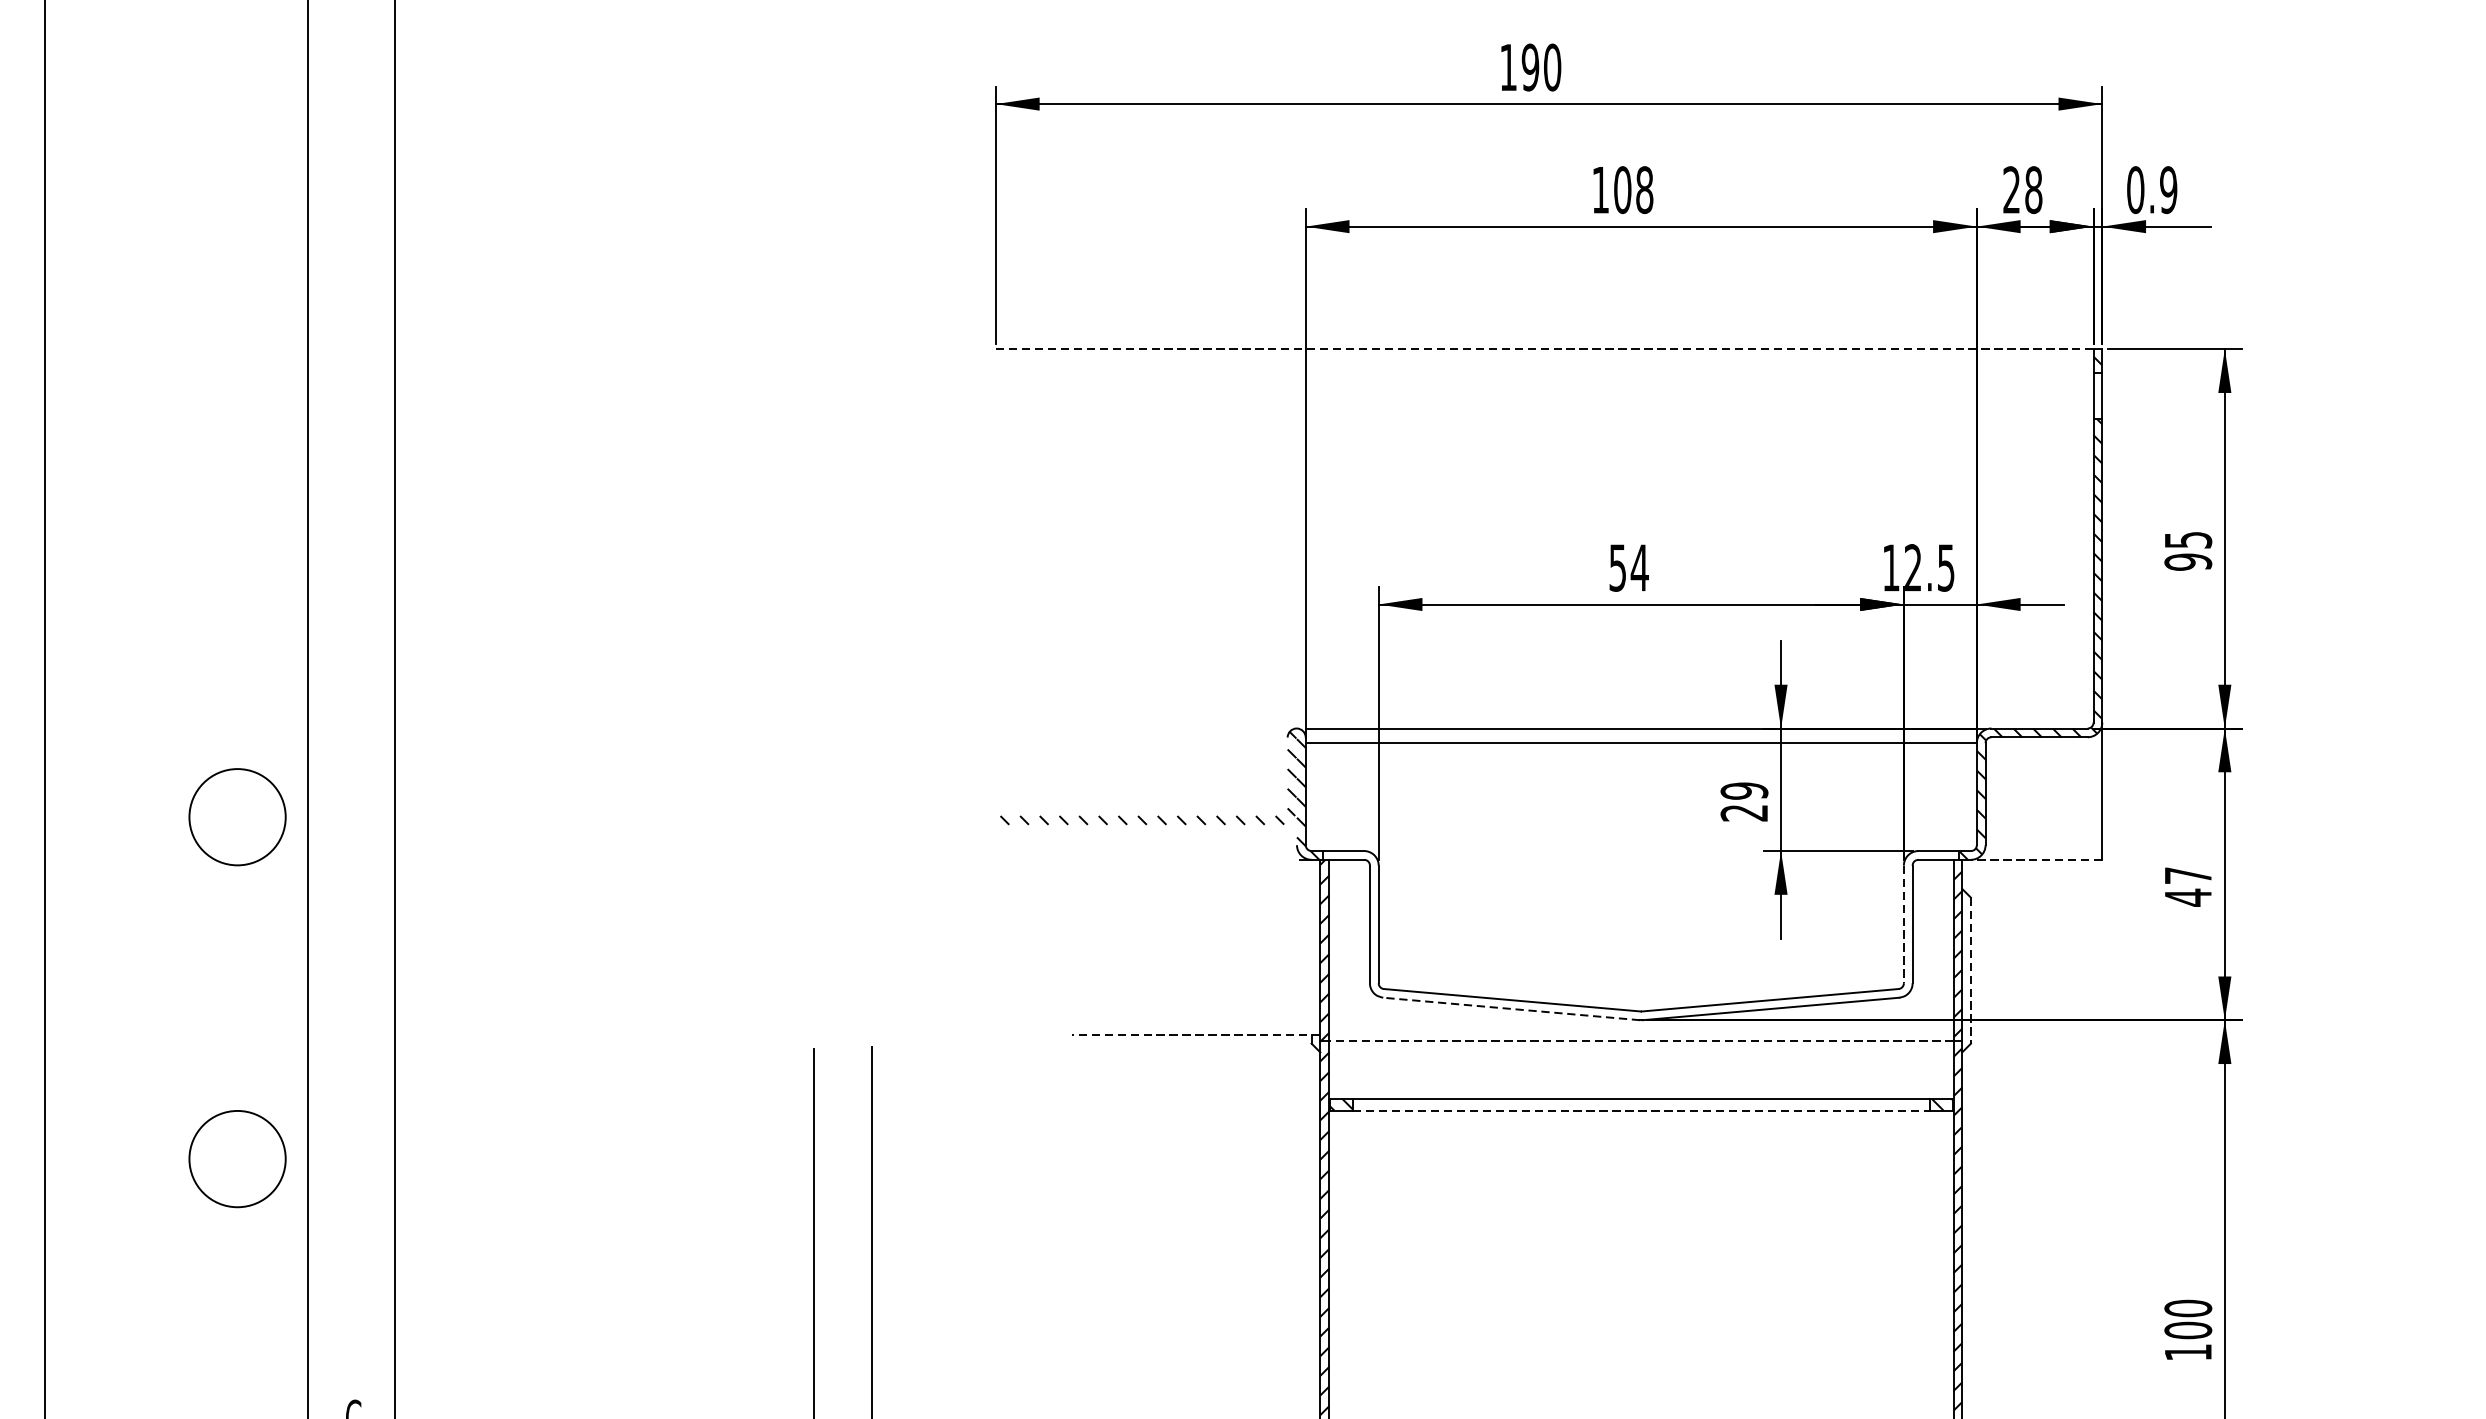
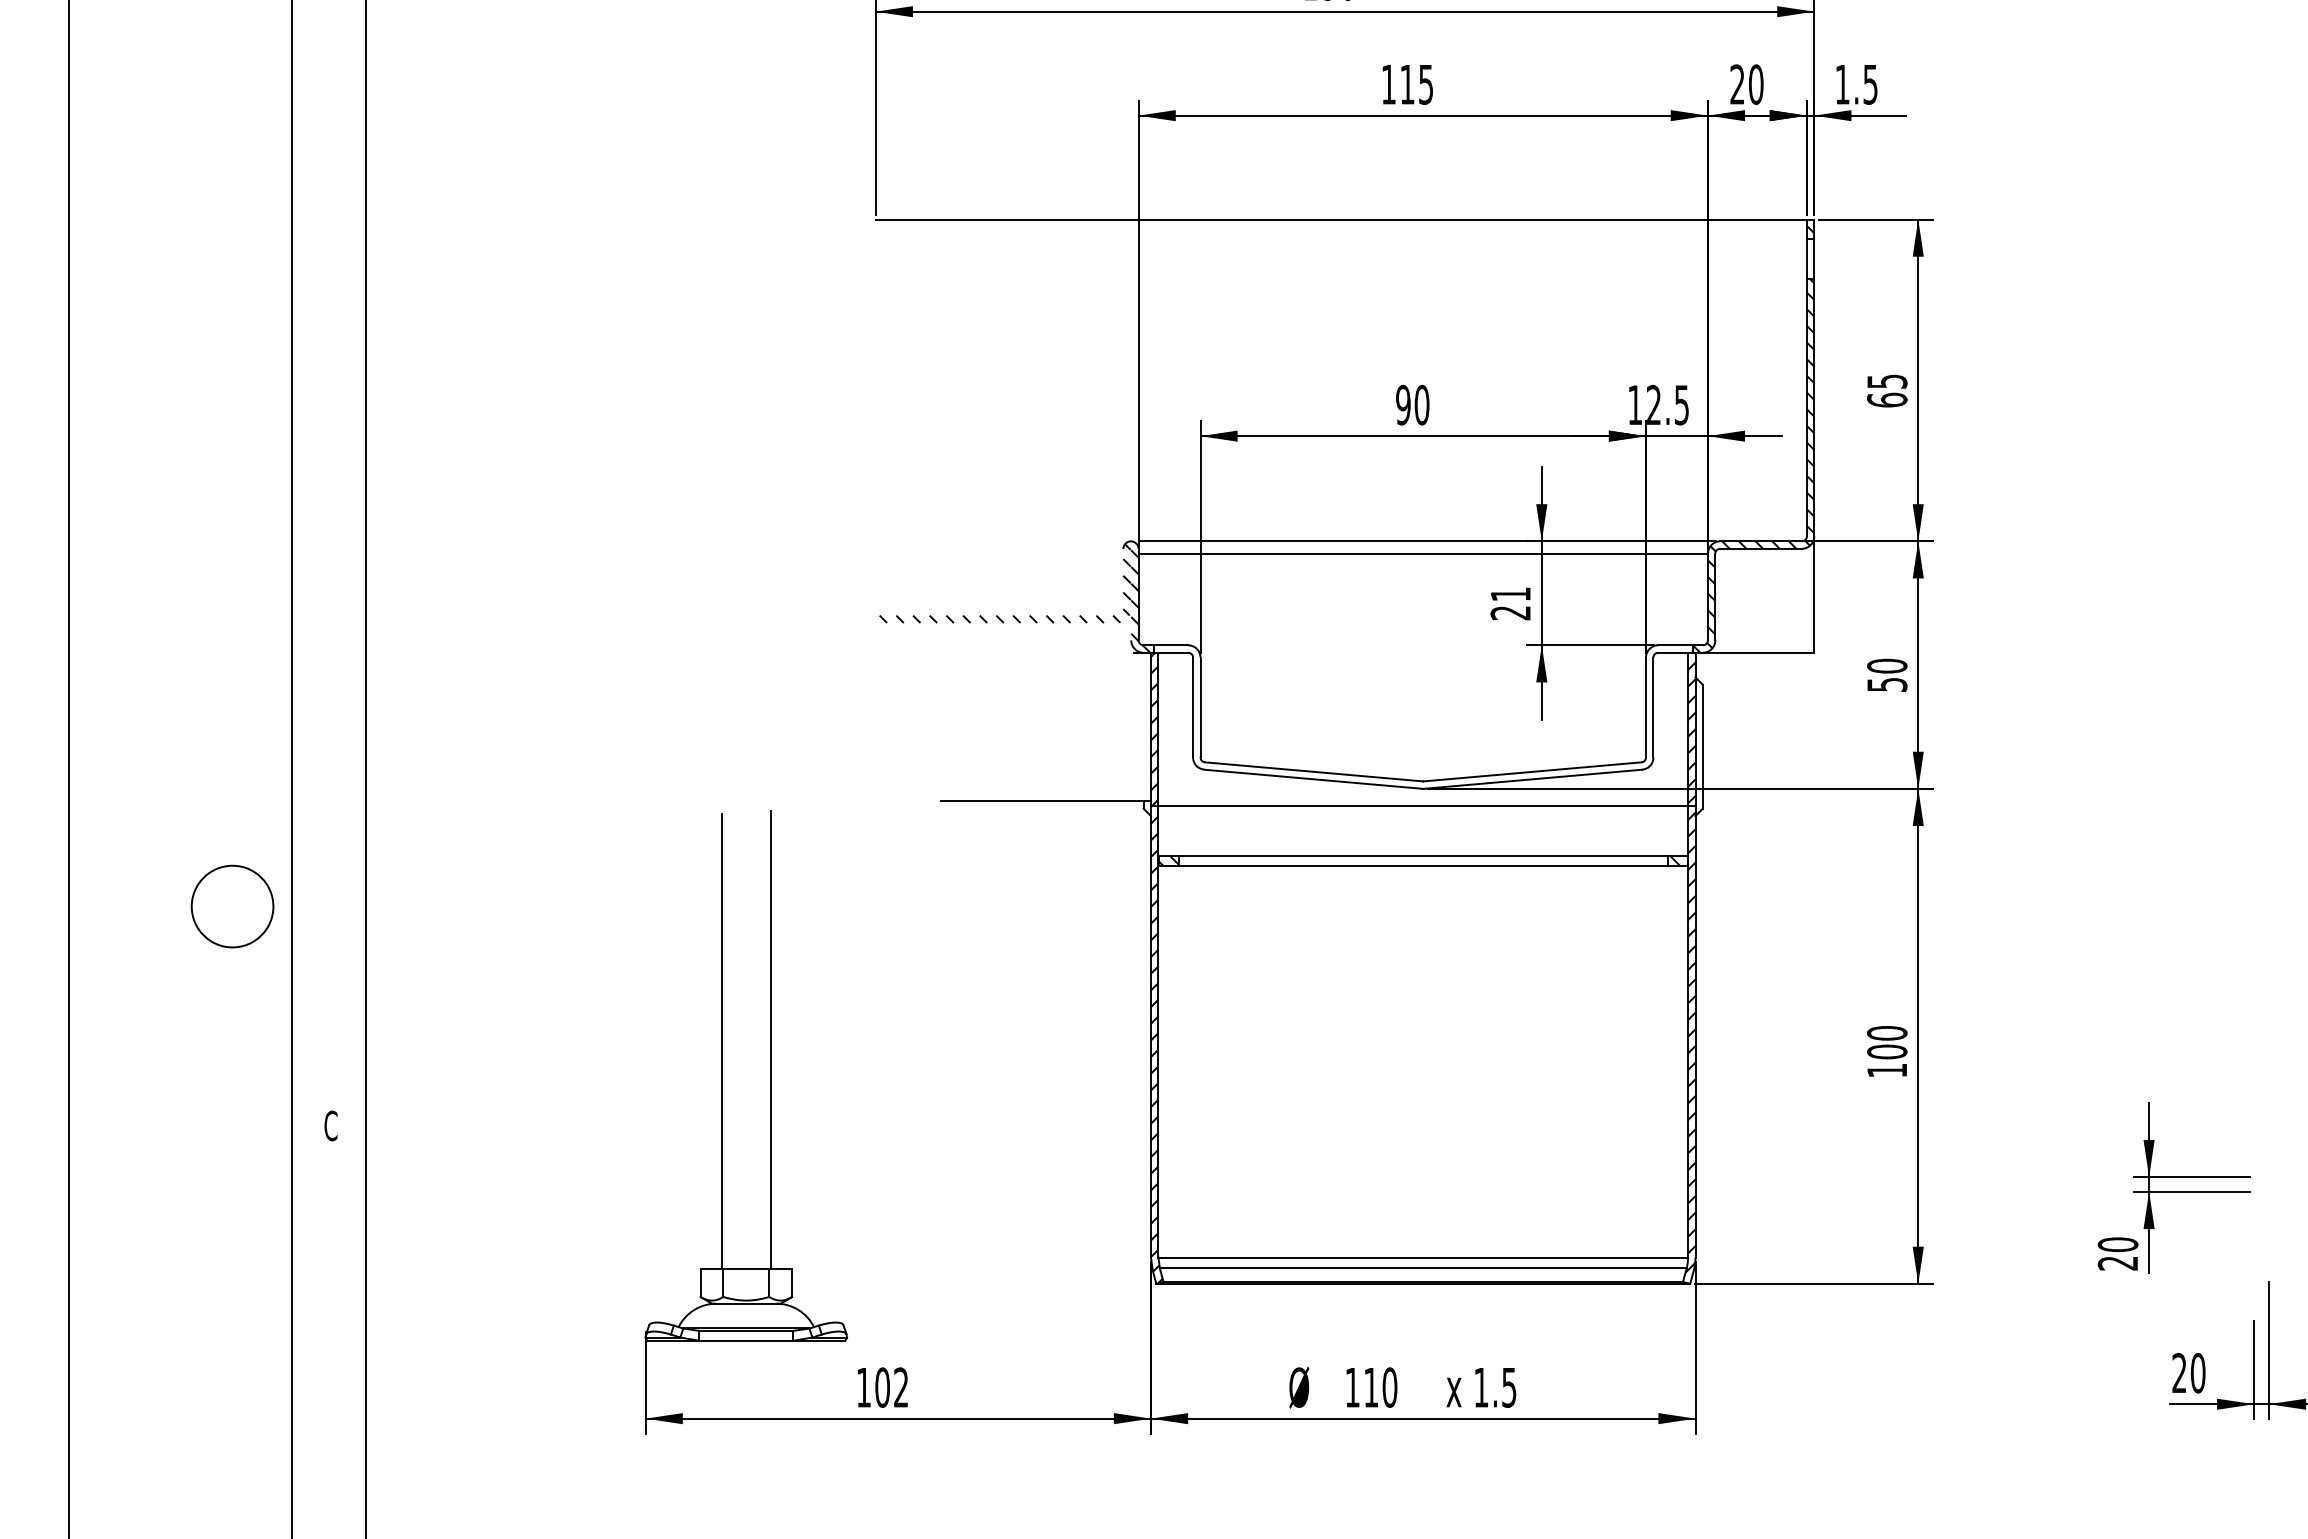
text: (1633, 189) -> (1416, 84), 108 -> 115
text: (2034, 189) -> (1756, 84), 28 -> 20
text: (2152, 189) -> (1856, 84), 0.9 -> 1.5
line: (1544, 349) -> (1341, 219), dashed -> solid
text: (2188, 561) -> (1887, 399), 95 -> 65
text: (1628, 567) -> (1412, 404), 54 -> 90
text: (1744, 791) -> (1510, 594), 29 -> 21
circle: (237, 817) -> (232, 616), removed
line: (2036, 859) -> (1758, 652), dashed -> solid
text: (2188, 886) -> (1887, 675), 47 -> 50
line: (1904, 924) -> (1646, 707), dashed -> solid
line: (1970, 970) -> (1702, 746), dashed -> solid
line: (1510, 1009) -> (1312, 779), dashed -> solid
line: (1195, 1035) -> (1045, 801), dashed -> solid
line: (1641, 1041) -> (1423, 806), dashed -> solid
line: (1641, 1110) -> (1423, 865), dashed -> solid

